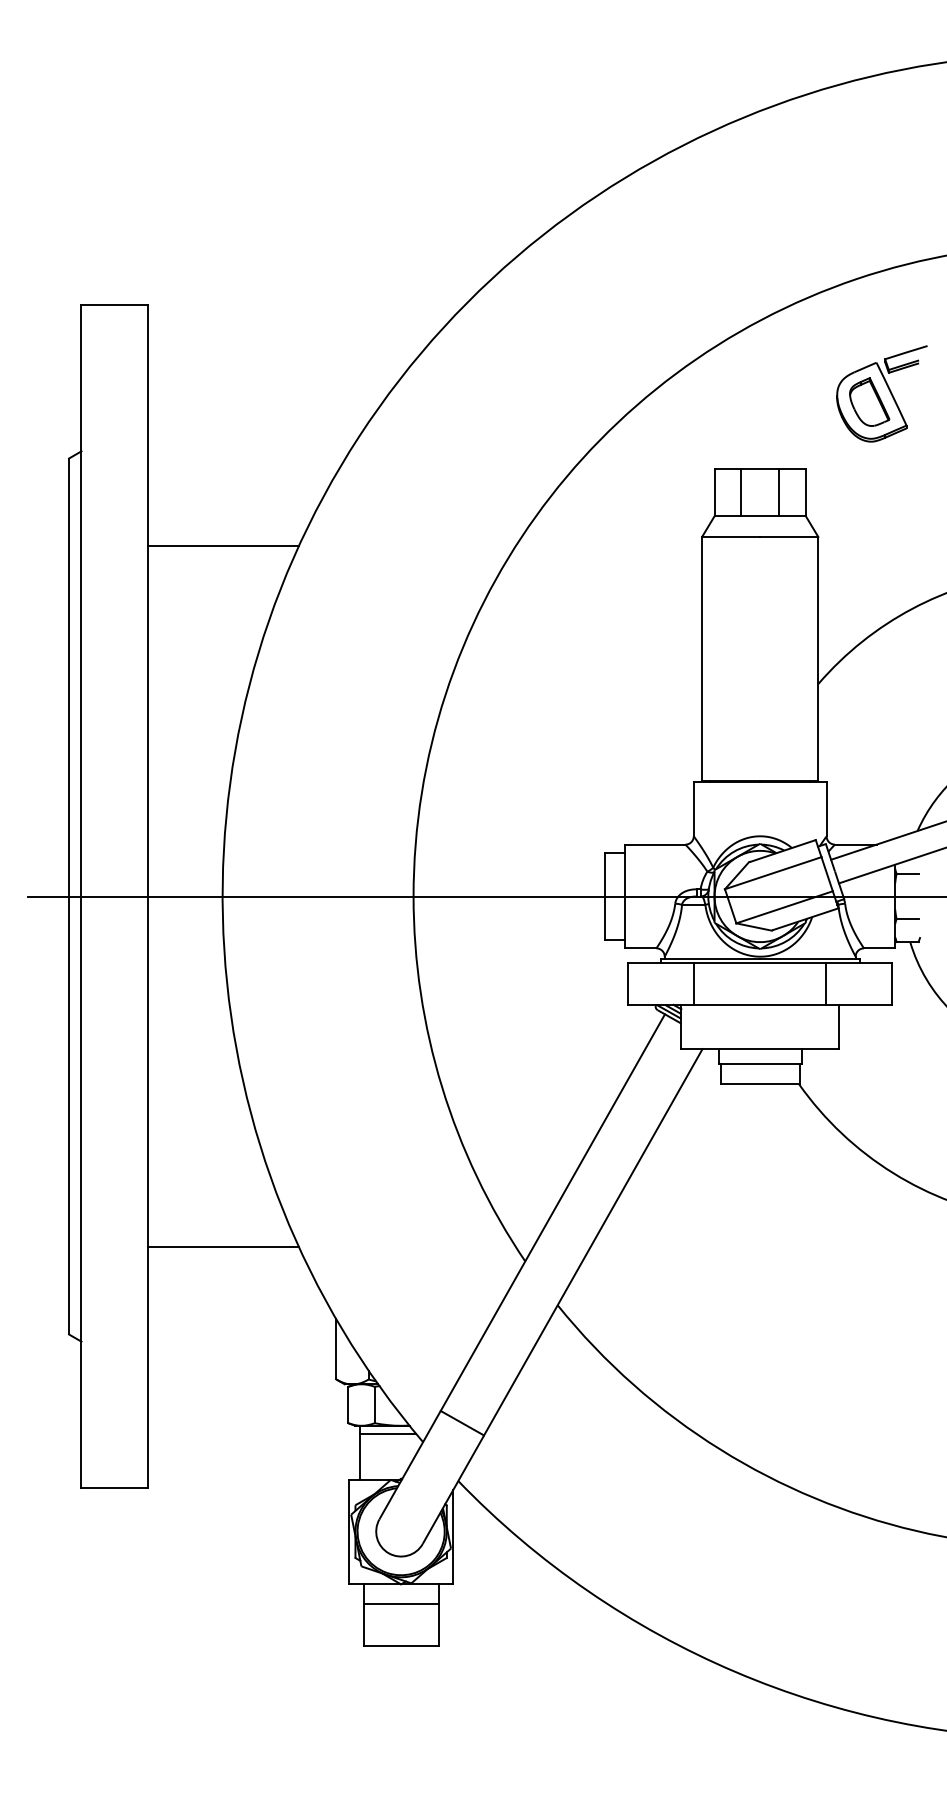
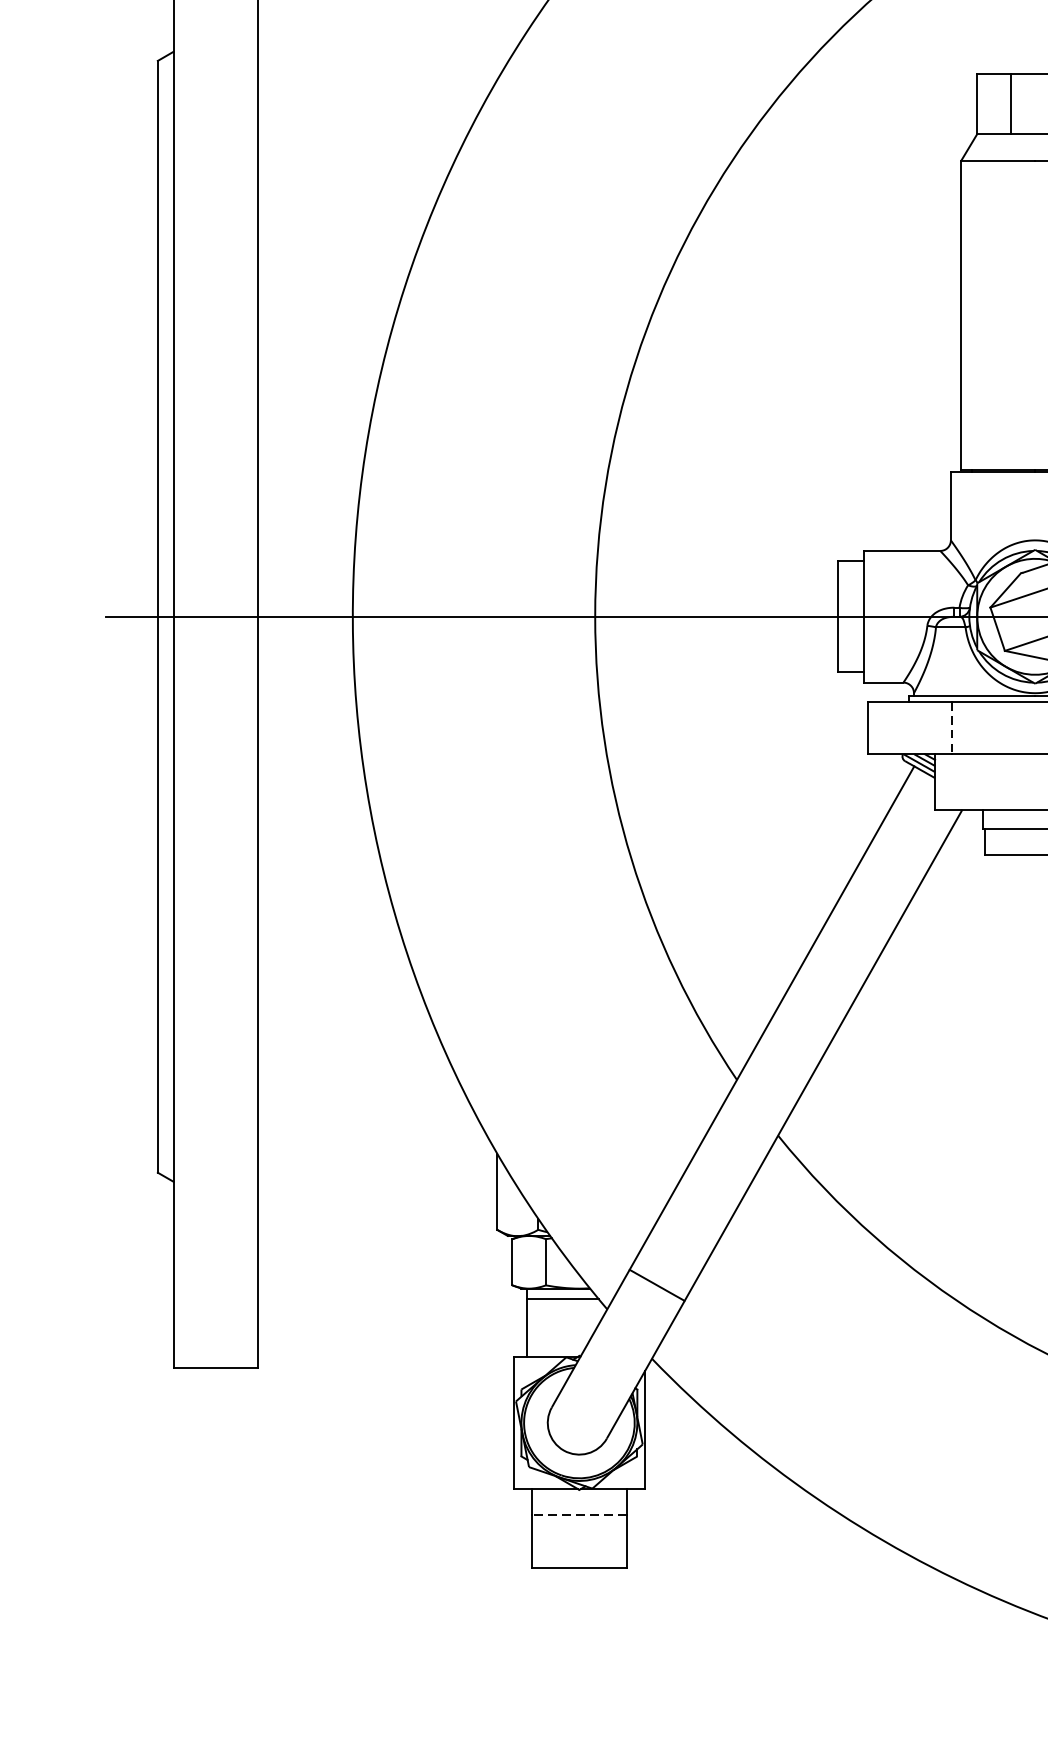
line: (223, 545) -> (353, 171), removed
line: (694, 984) -> (951, 728), solid -> dashed
line: (223, 1247) -> (353, 1062), removed
line: (400, 1604) -> (578, 1515), solid -> dashed

